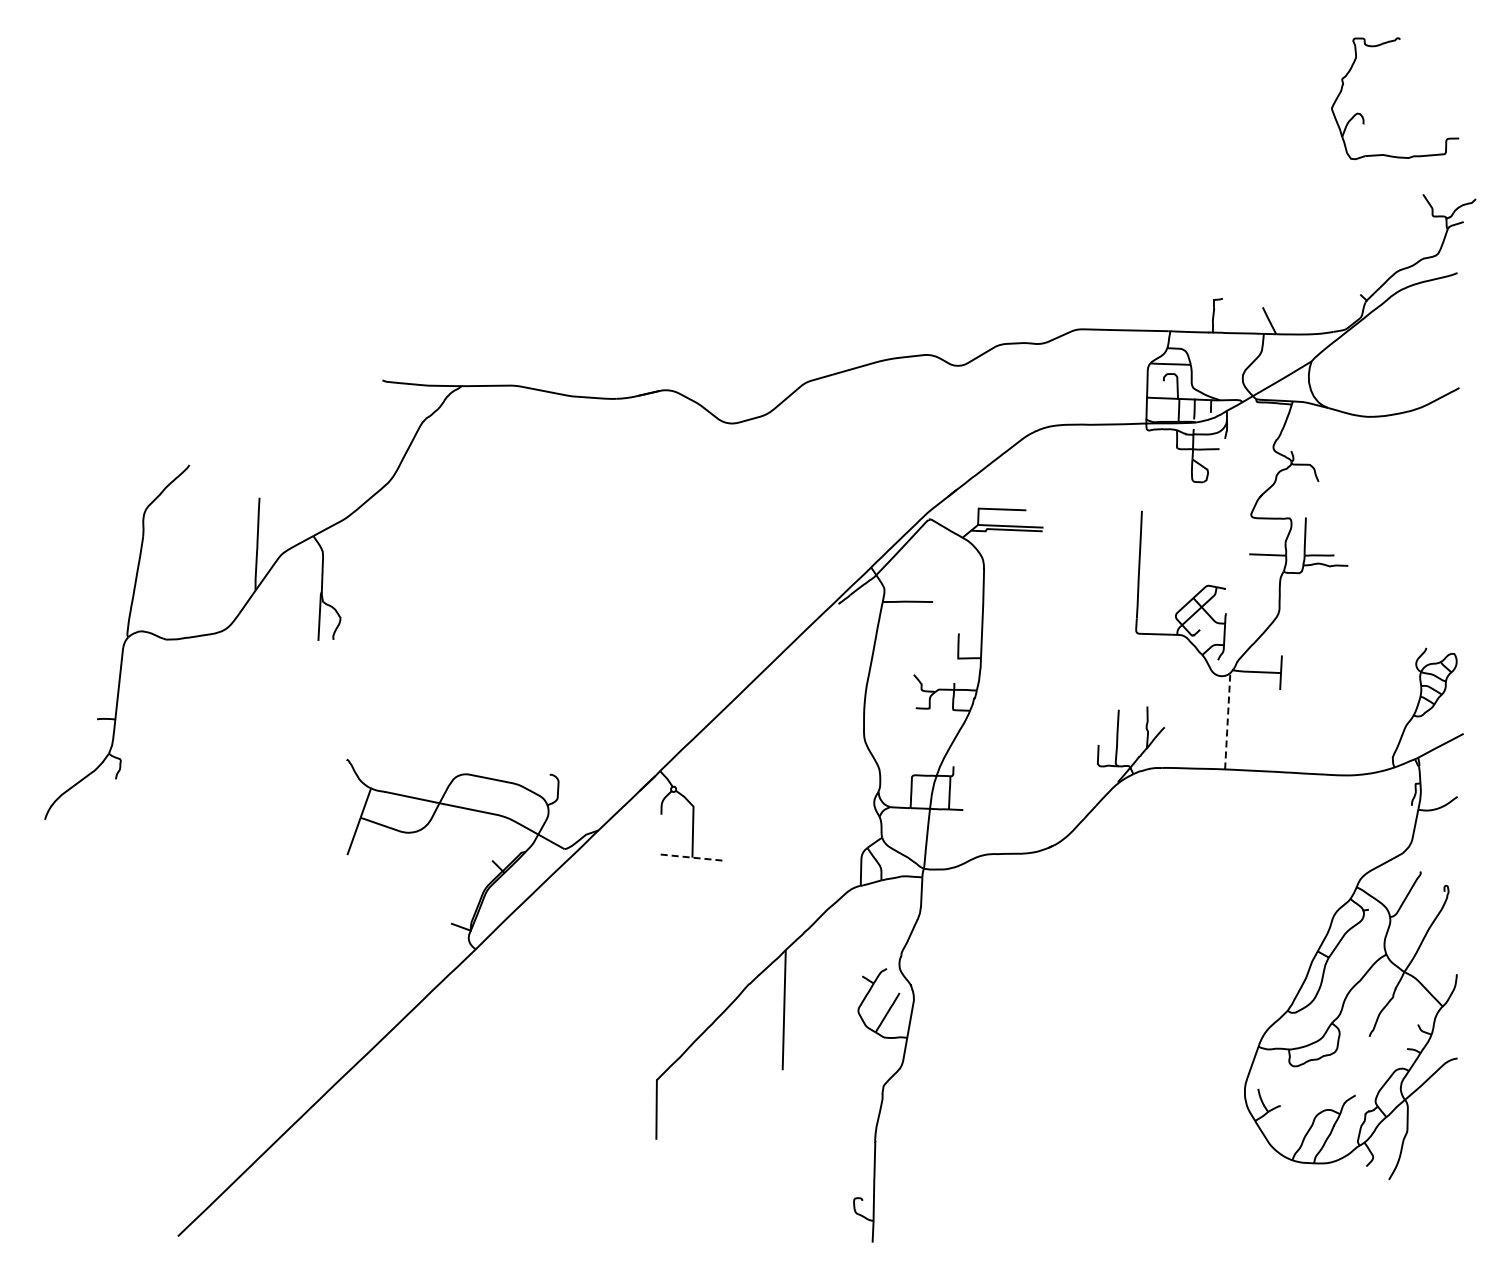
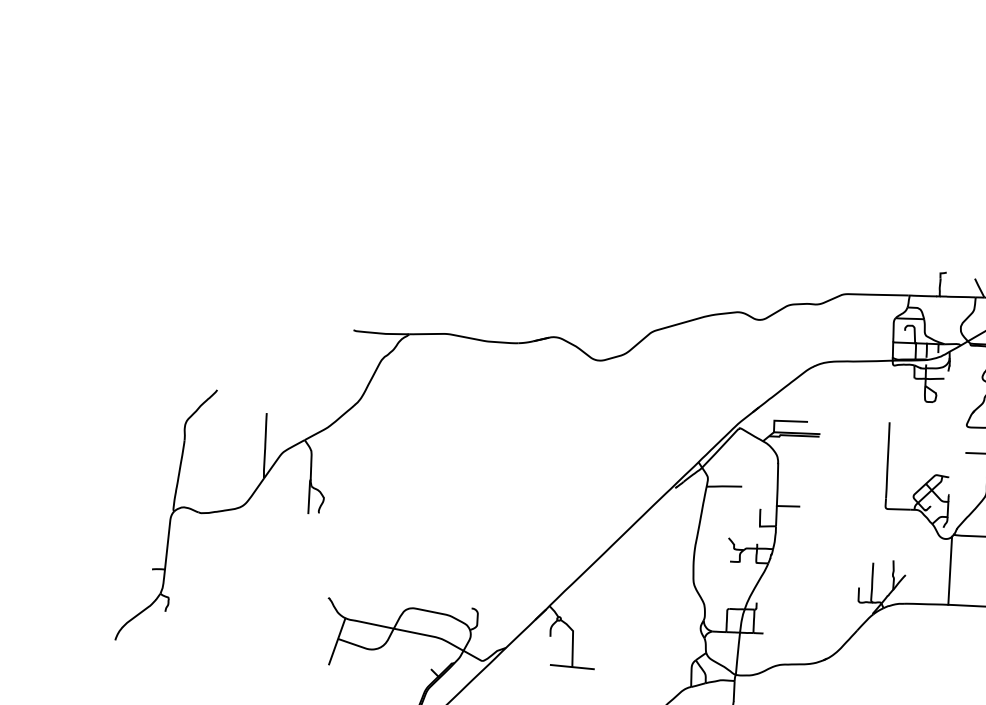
line: (997, 629) -> (787, 506), added
line: (1227, 720) -> (950, 570), dashed -> solid
line: (692, 857) -> (572, 666), dashed -> solid

